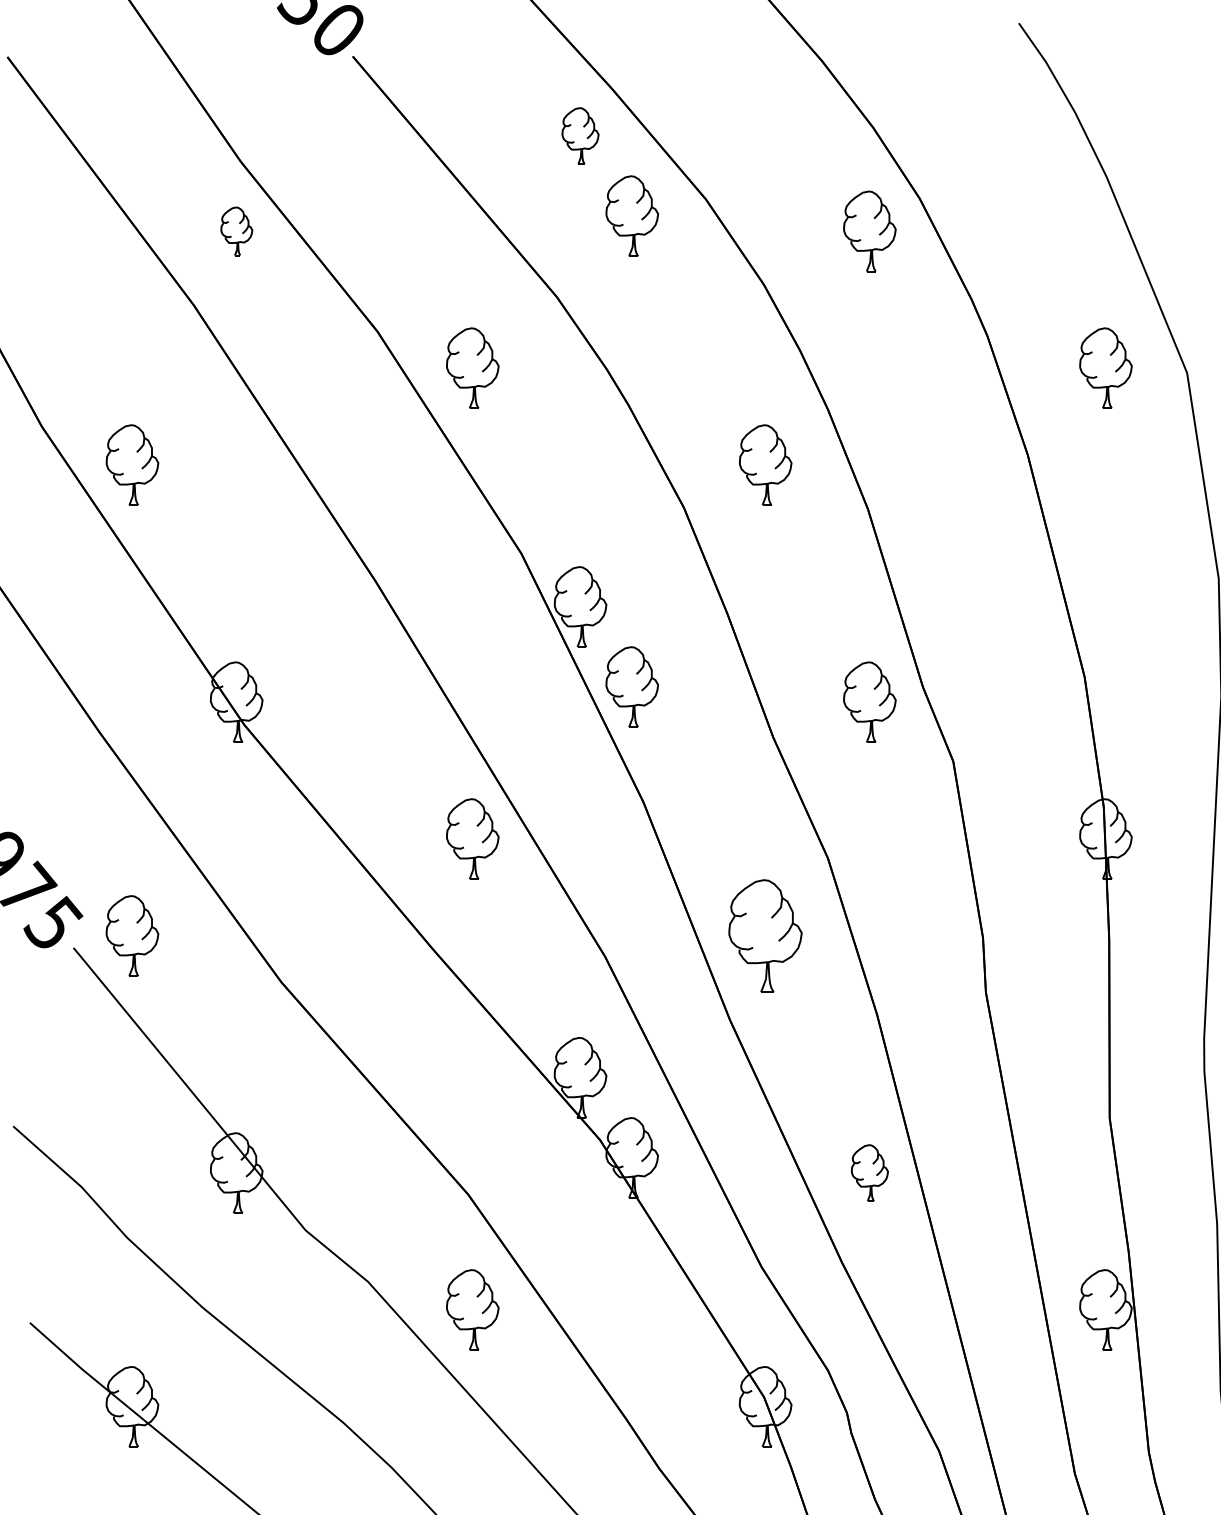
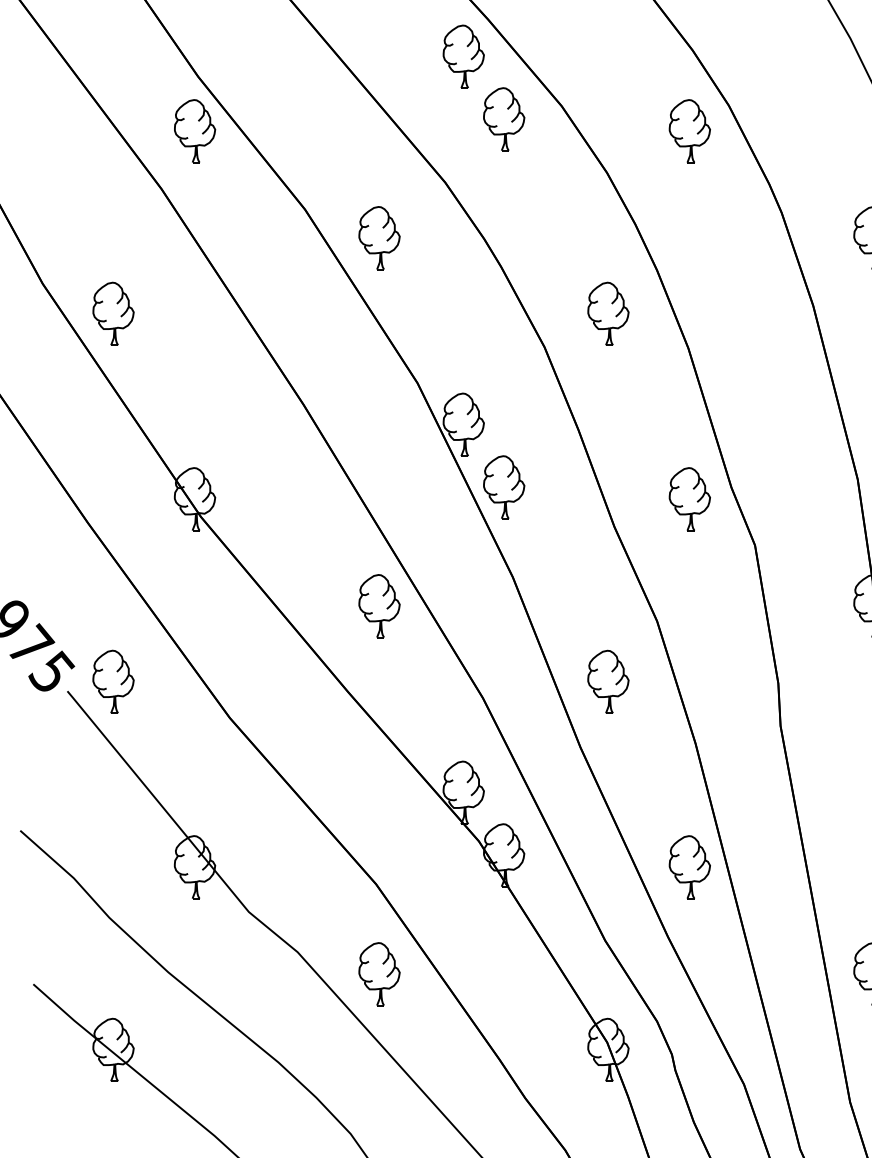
part: (580, 135) -> (463, 56), size x1.43
part: (236, 231) -> (194, 131), size x1.67
part: (765, 935) -> (608, 681), size x0.71
part: (869, 1172) -> (689, 866), size x1.43

